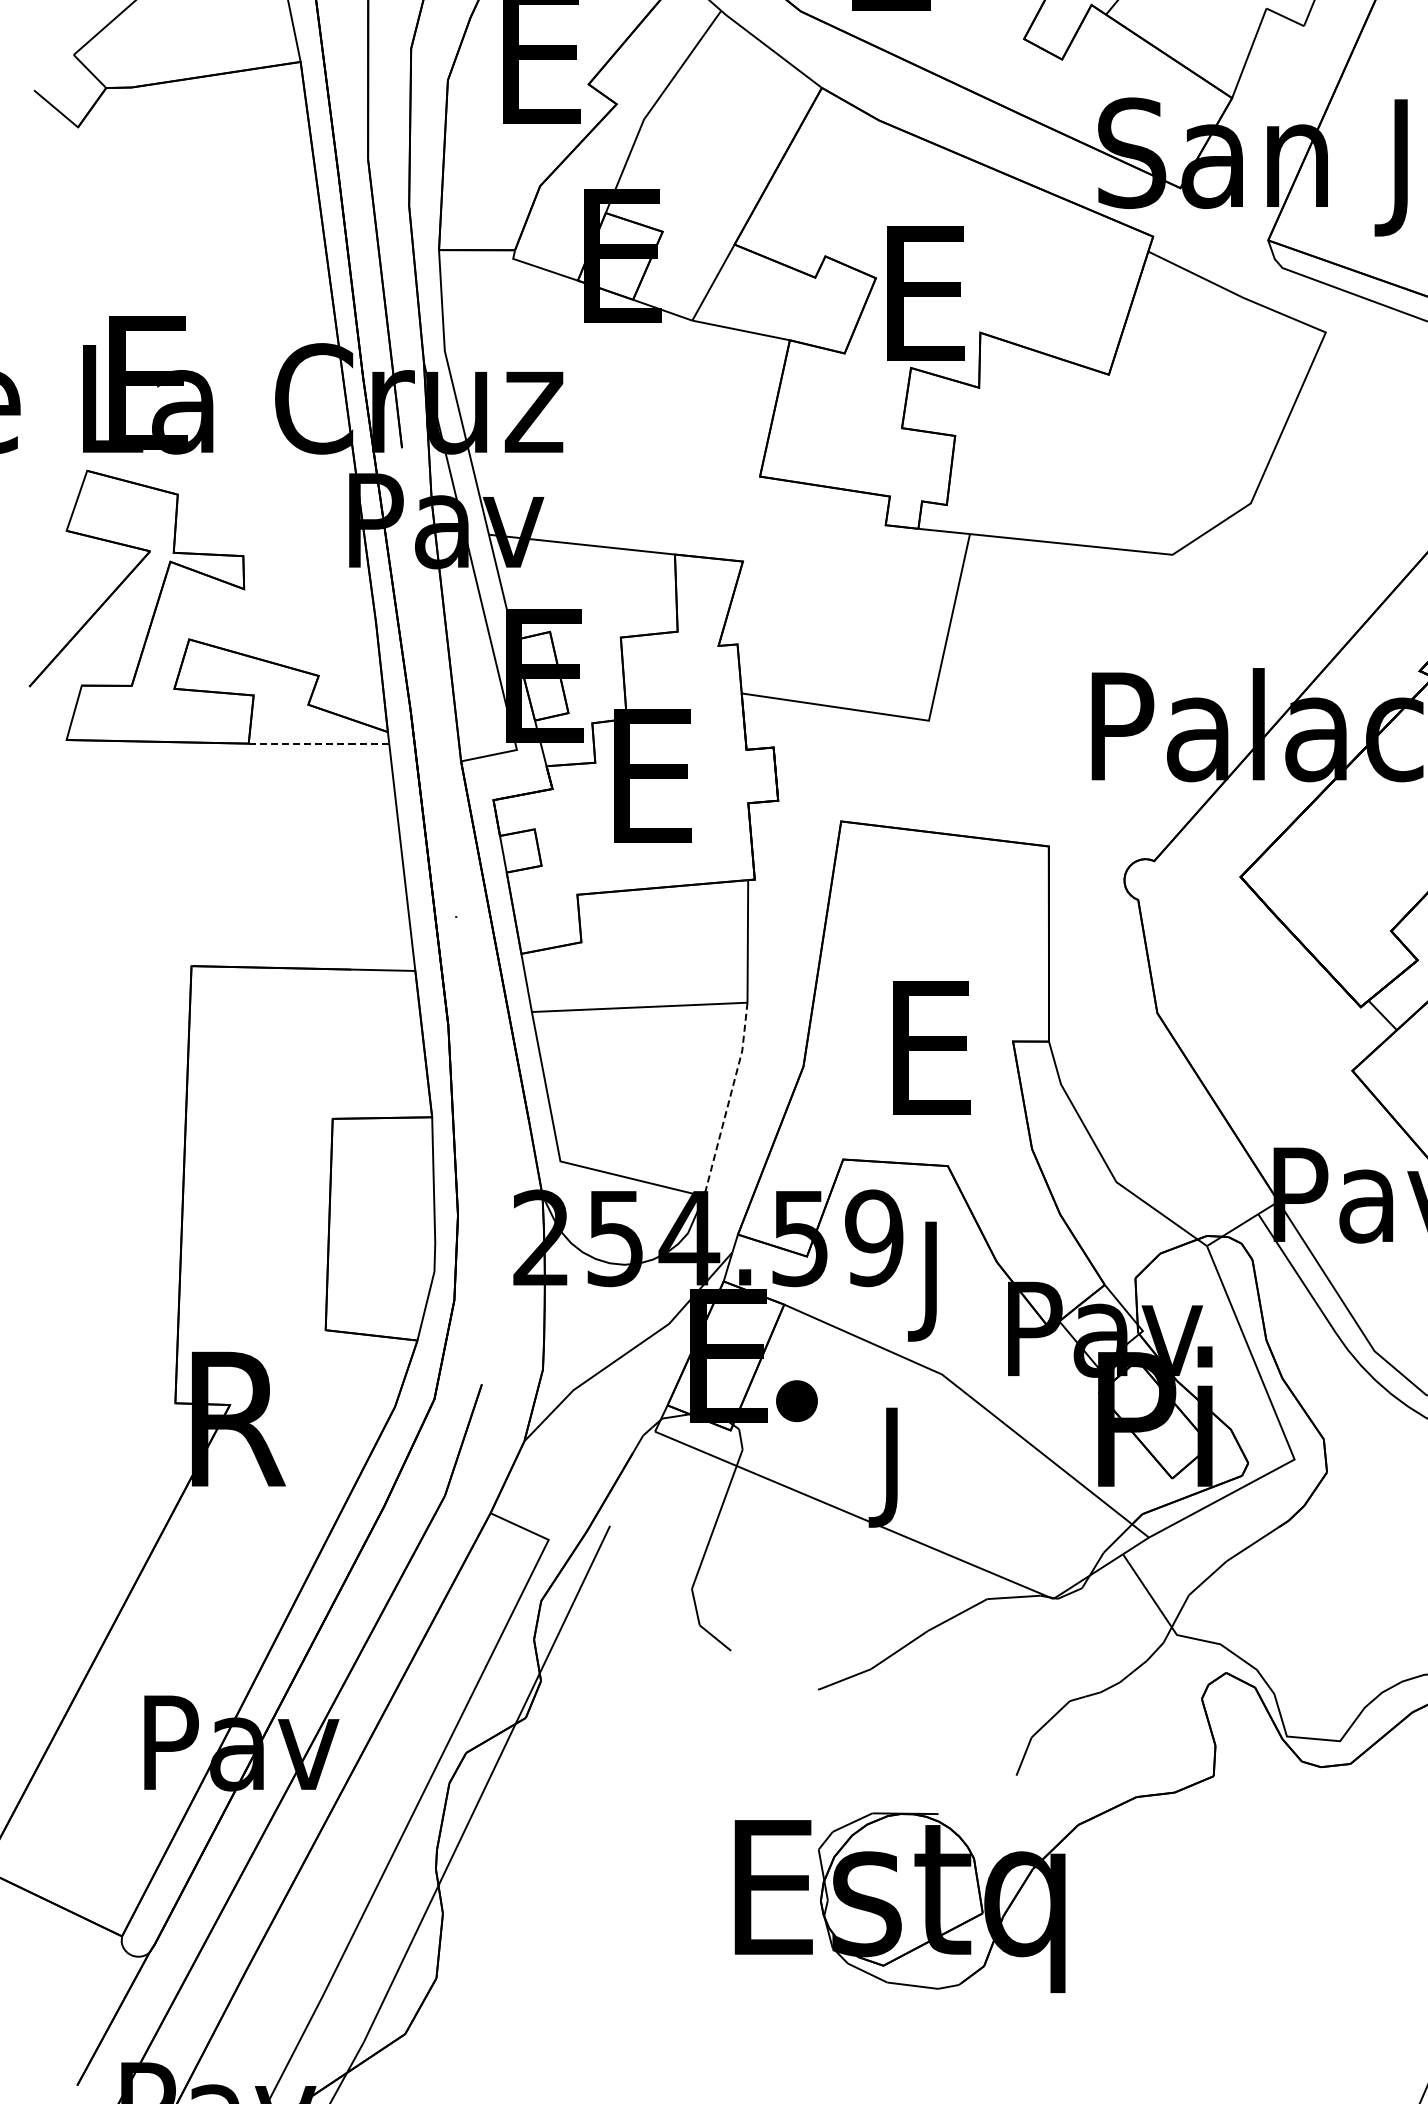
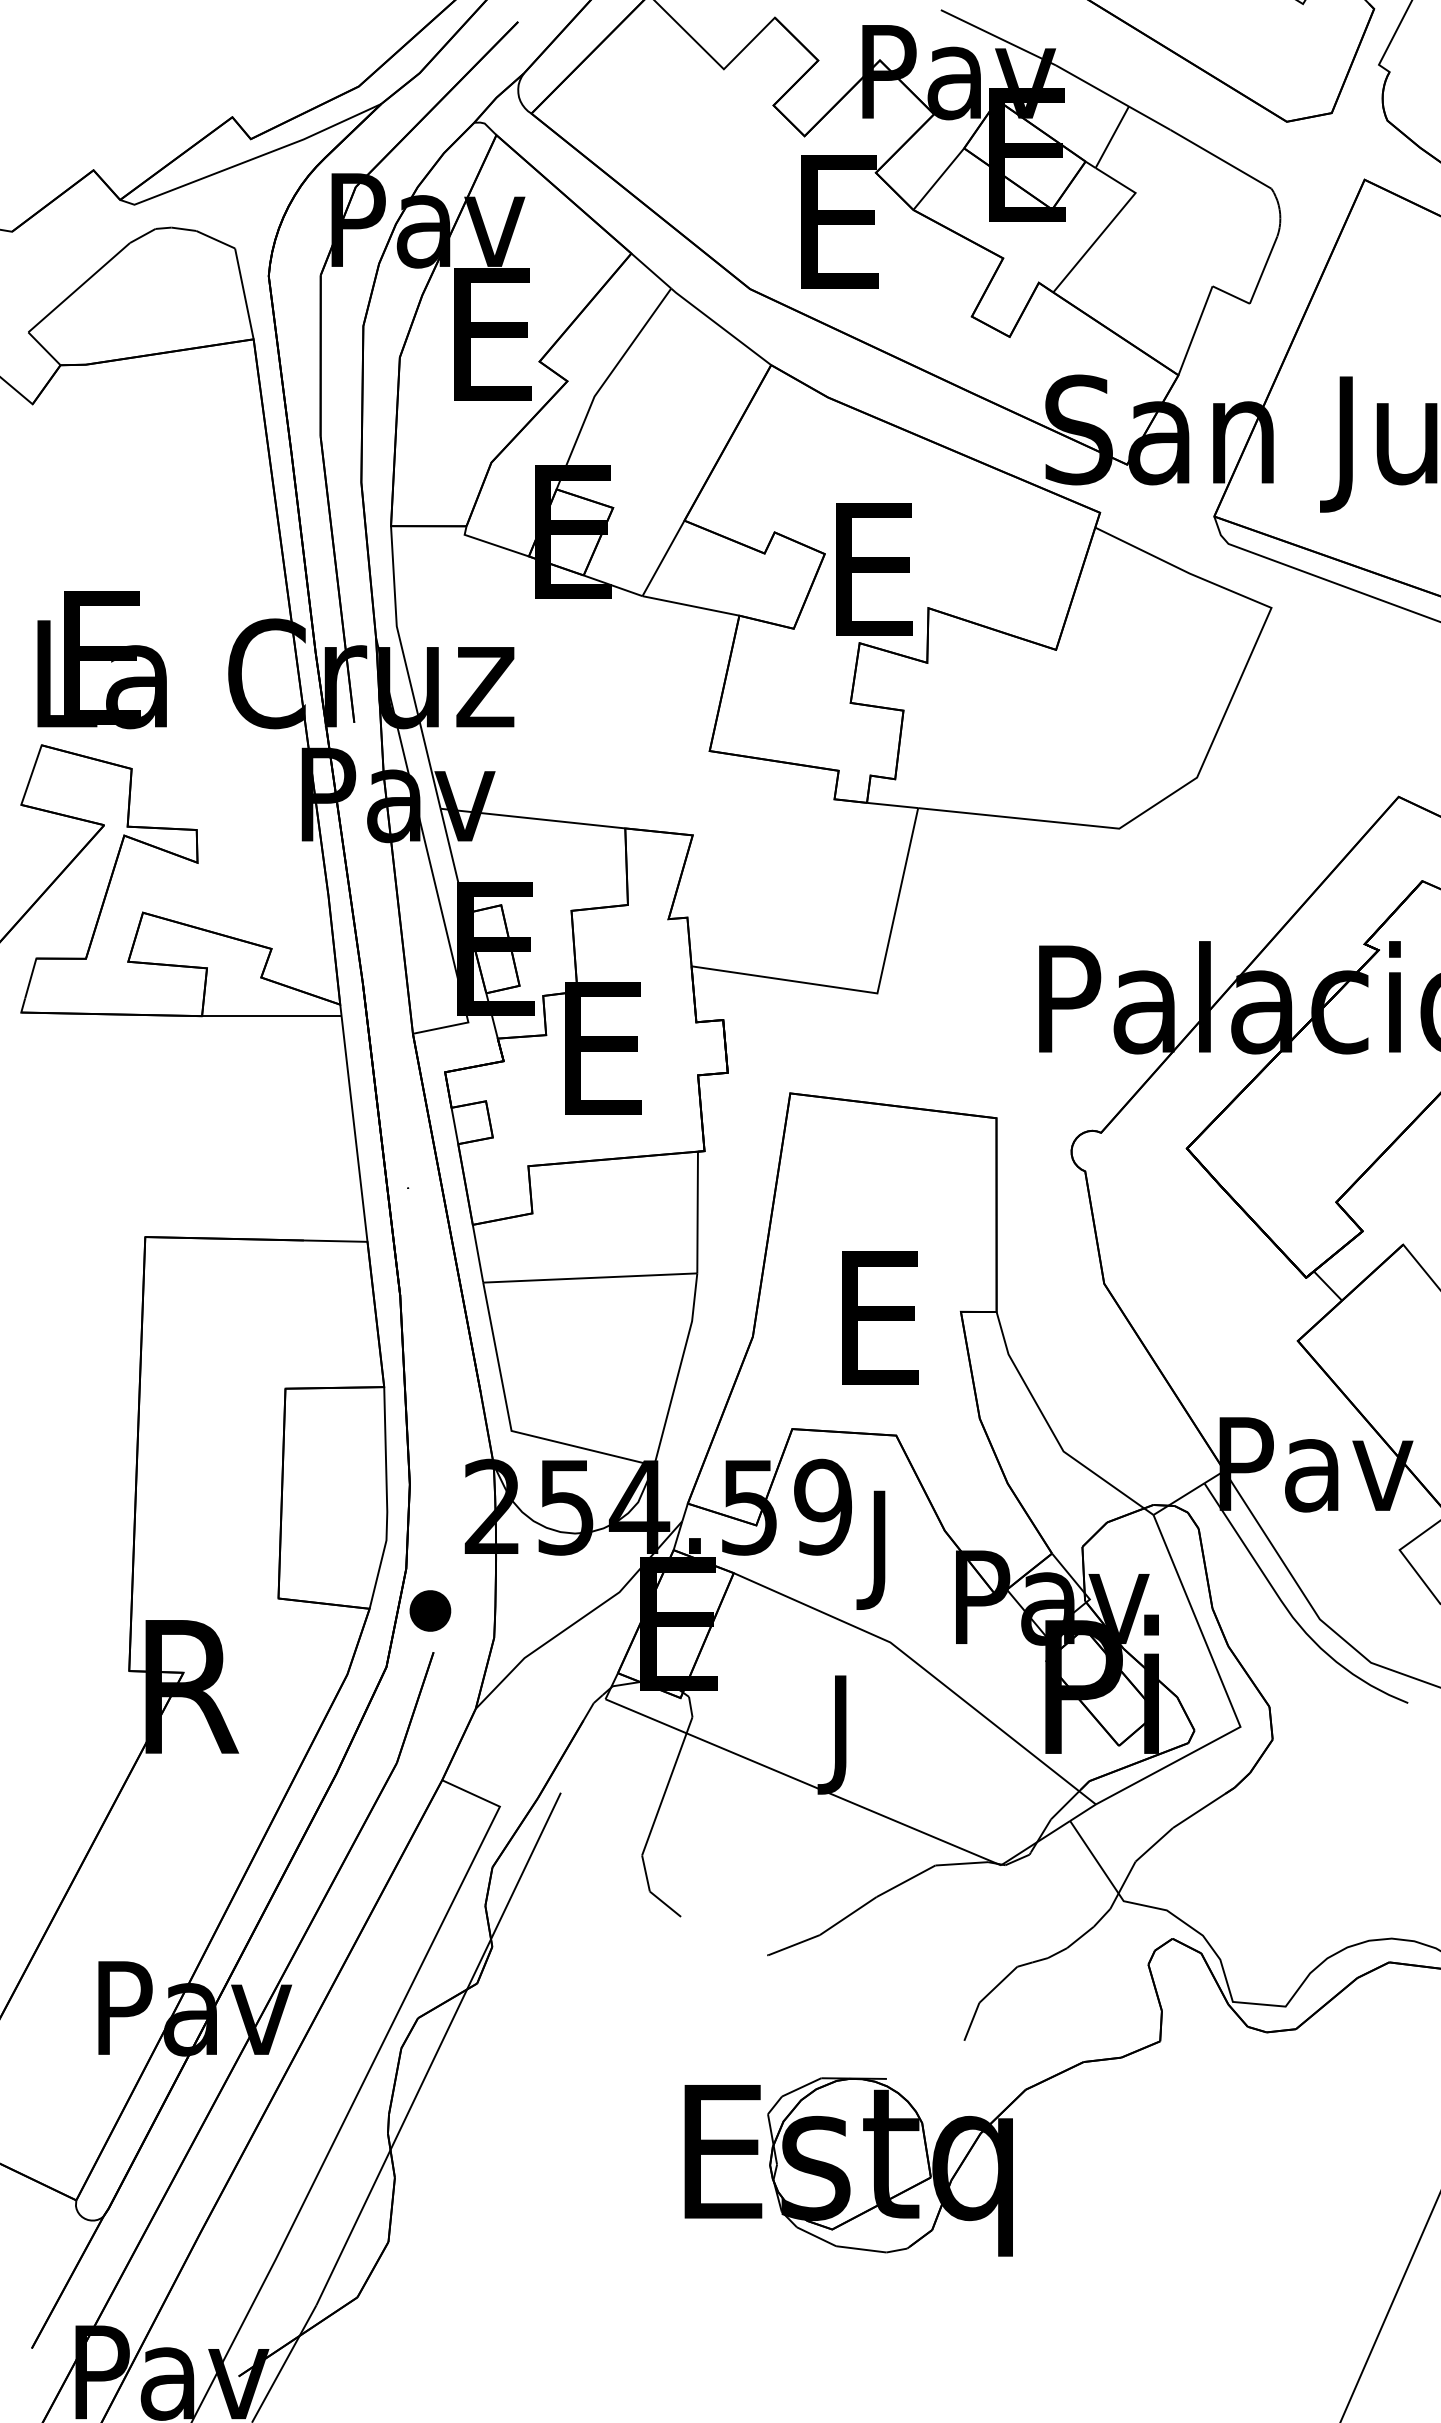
line: (318, 743) -> (271, 1016), dashed -> solid
line: (729, 1099) -> (679, 1369), dashed -> solid
part: (797, 1400) -> (430, 1610), moved

